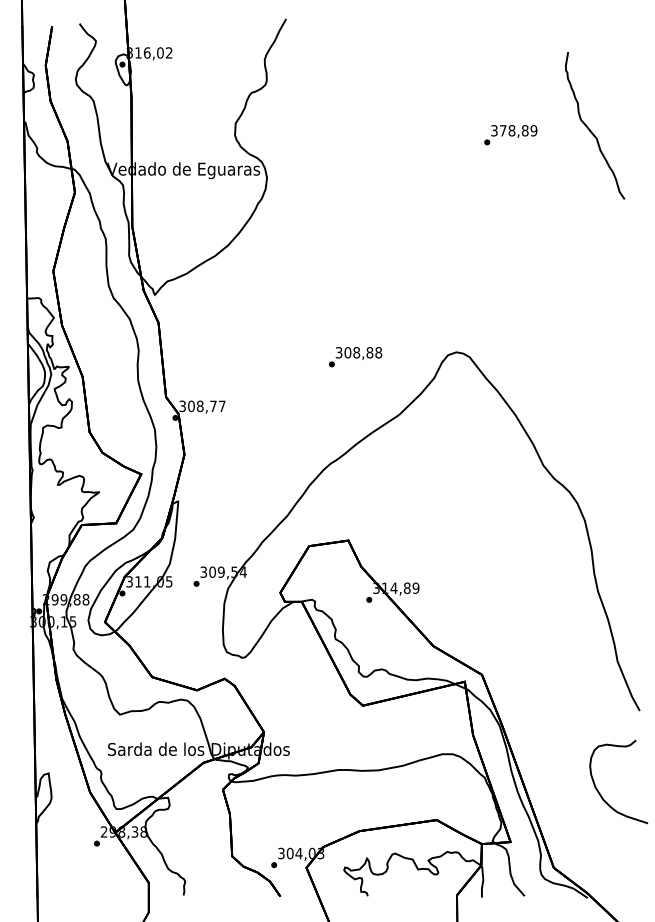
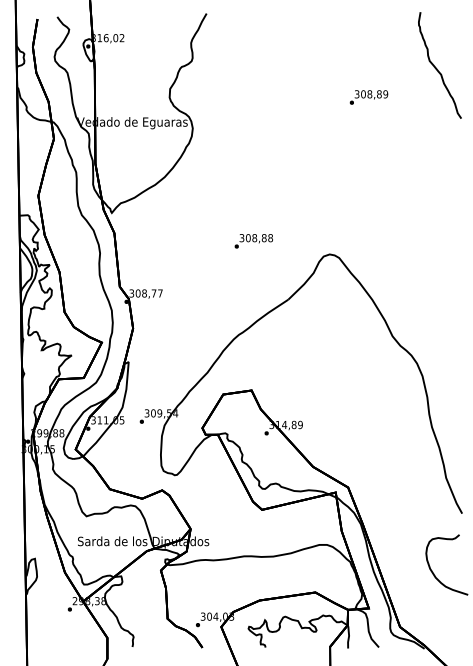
curve: (590, 129) -> (436, 68), moved
text: (502, 130) -> (362, 94), 378,89 -> 308,89
text: (355, 357) -> (253, 241), moved

